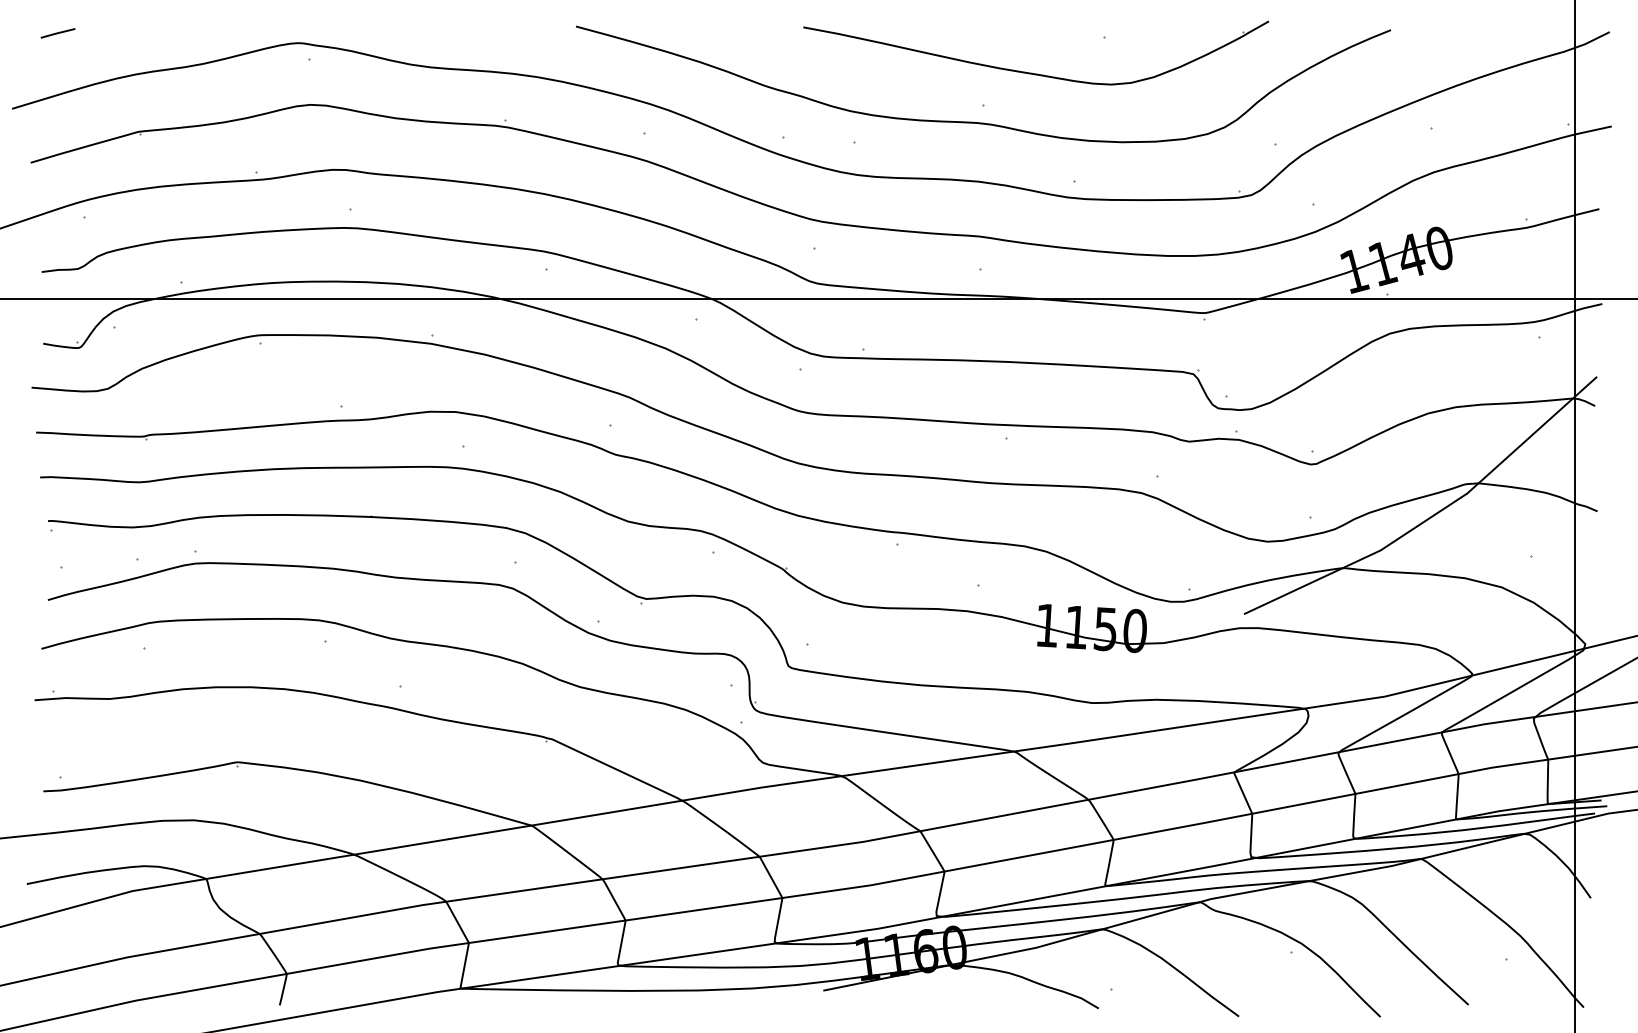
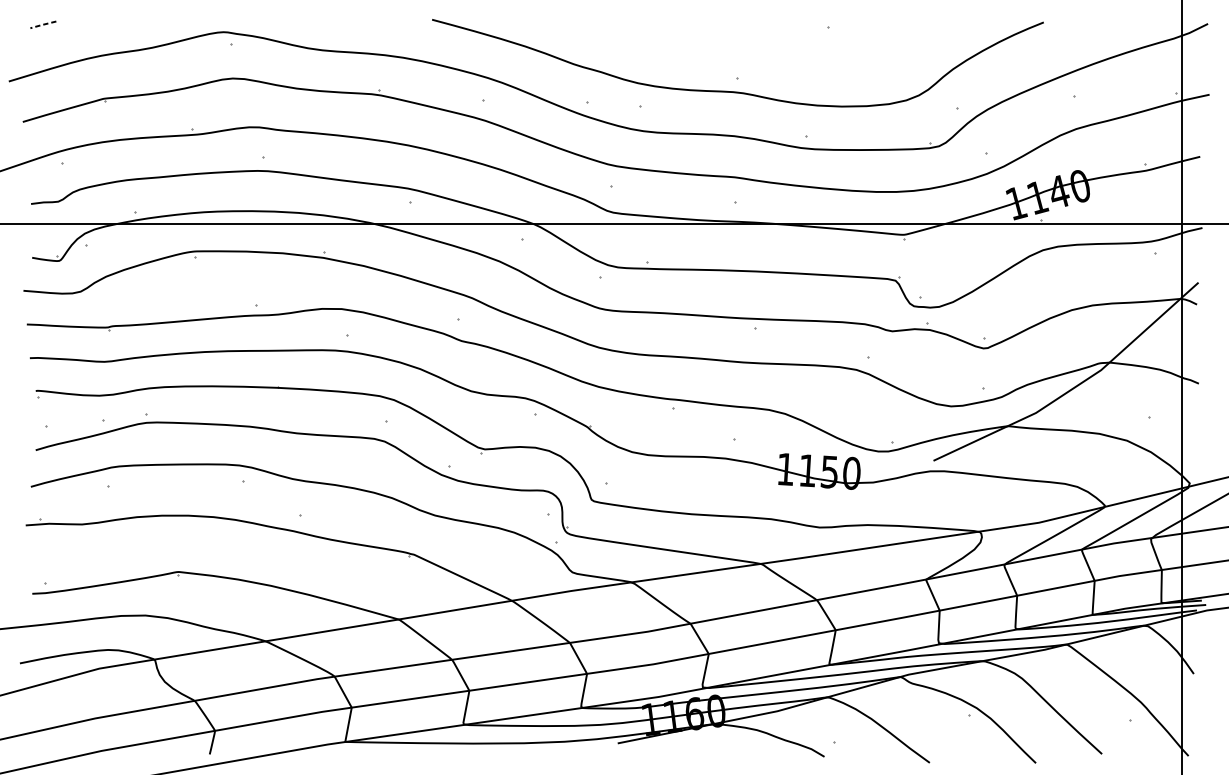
line: (57, 33) -> (42, 24), solid -> dashed
part: (1031, 72) -> (774, 54), removed

